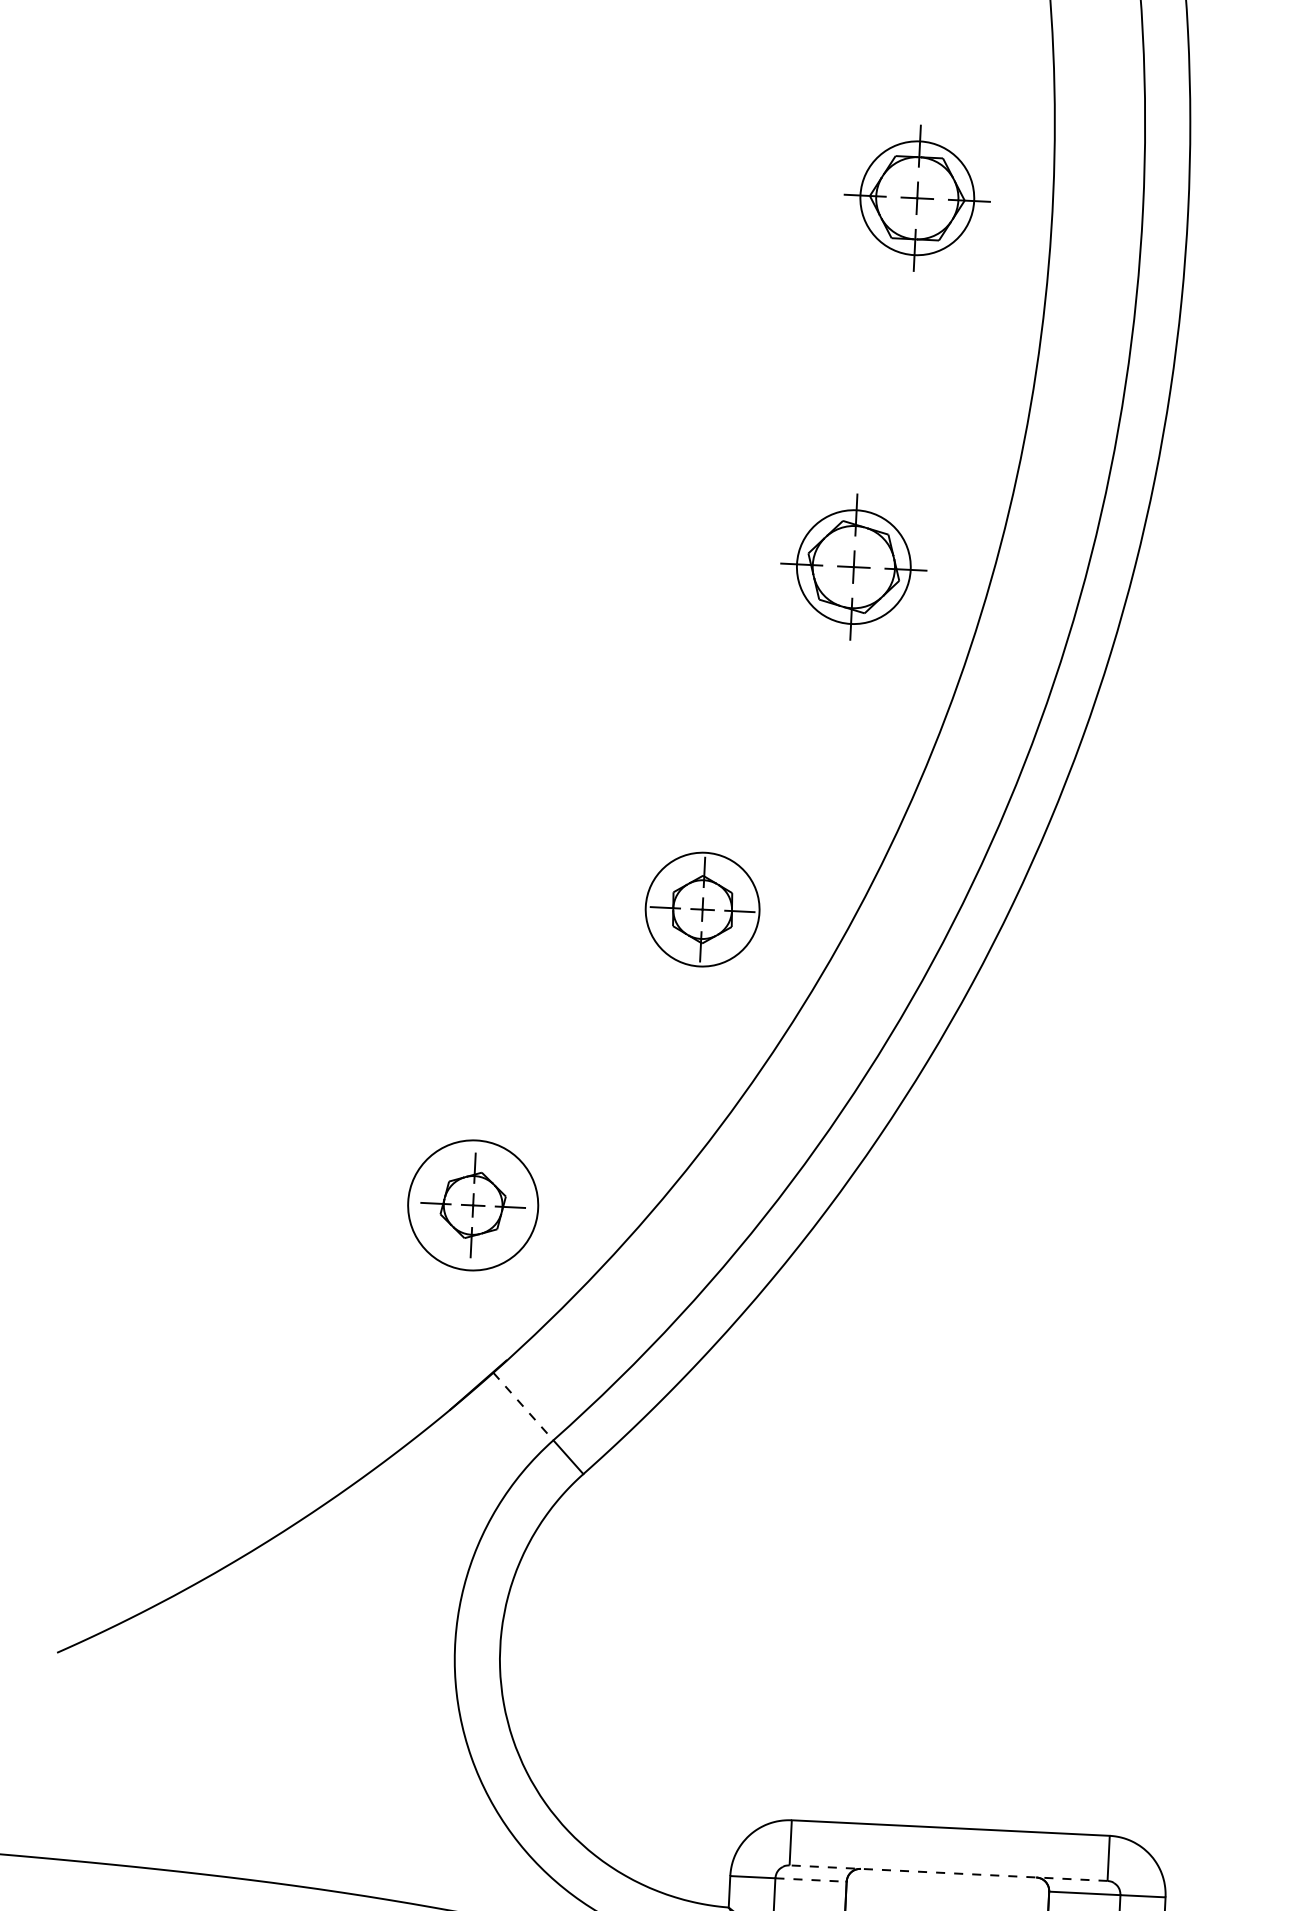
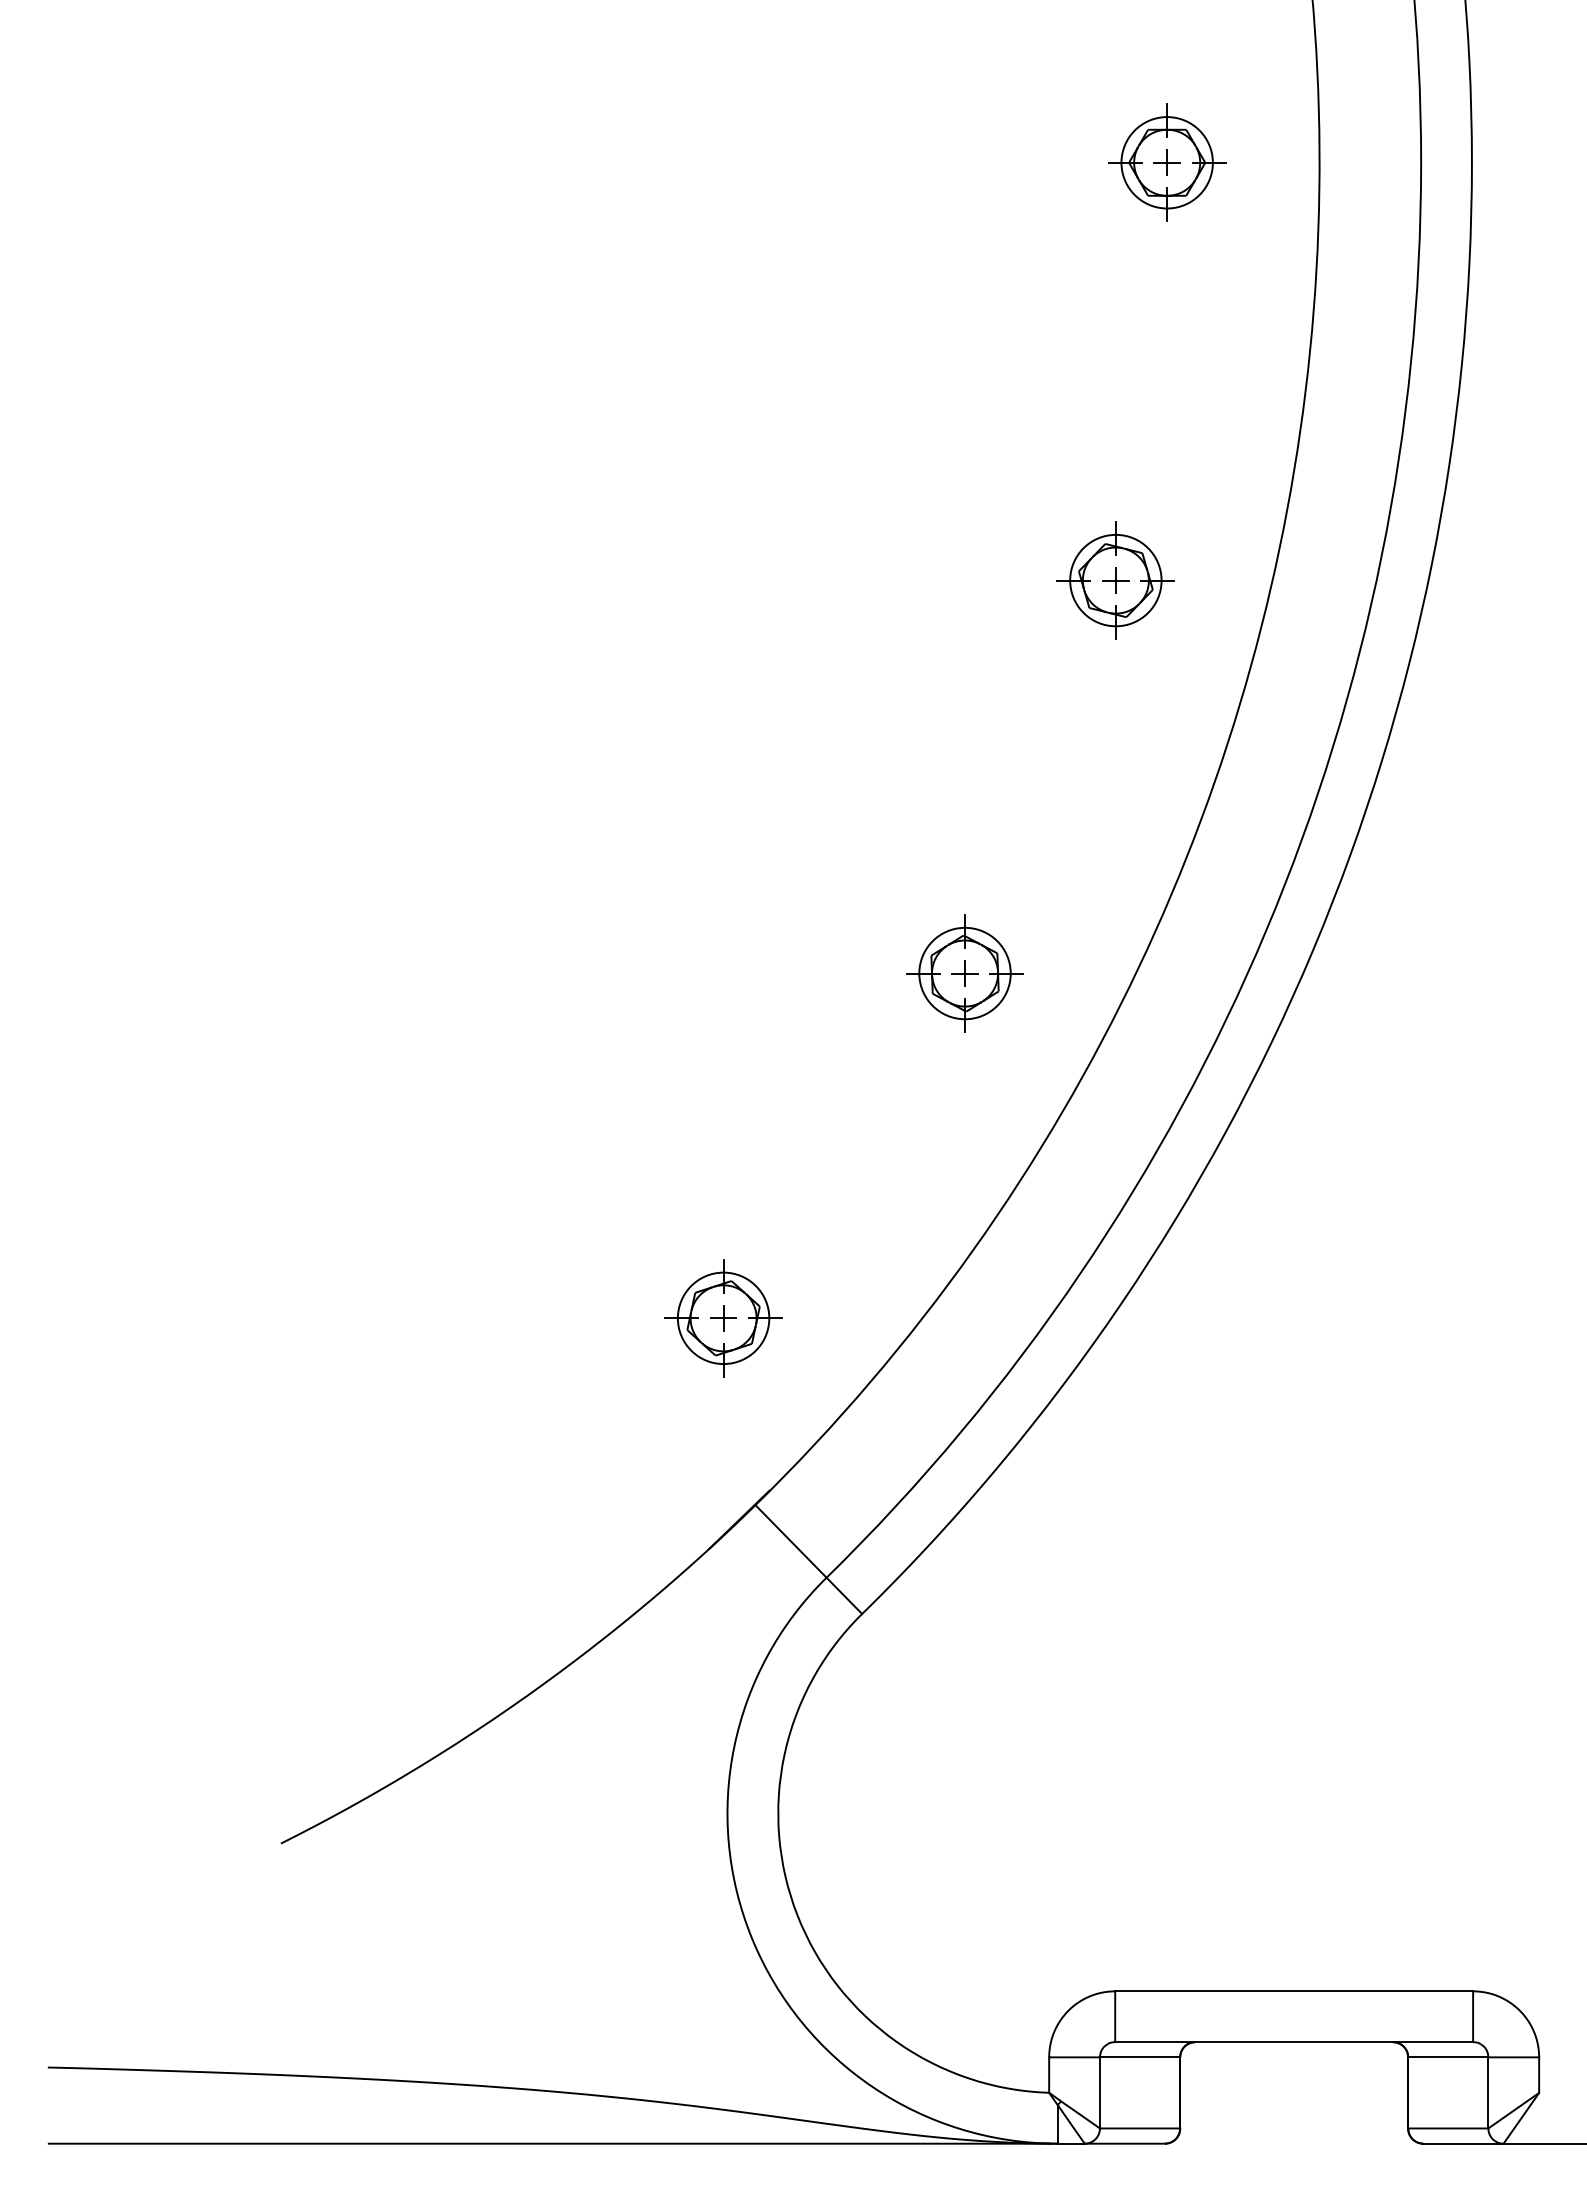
part: (917, 197) -> (1167, 162), size x0.71
part: (853, 567) -> (1115, 580), size x0.71
circle: (702, 909) -> (964, 973), size x0.71
circle: (473, 1205) -> (723, 1318), size x0.62
line: (523, 1406) -> (791, 1541), dashed -> solid
line: (948, 1873) -> (1294, 2042), dashed -> solid
line: (811, 1880) -> (1140, 2057), dashed -> solid

